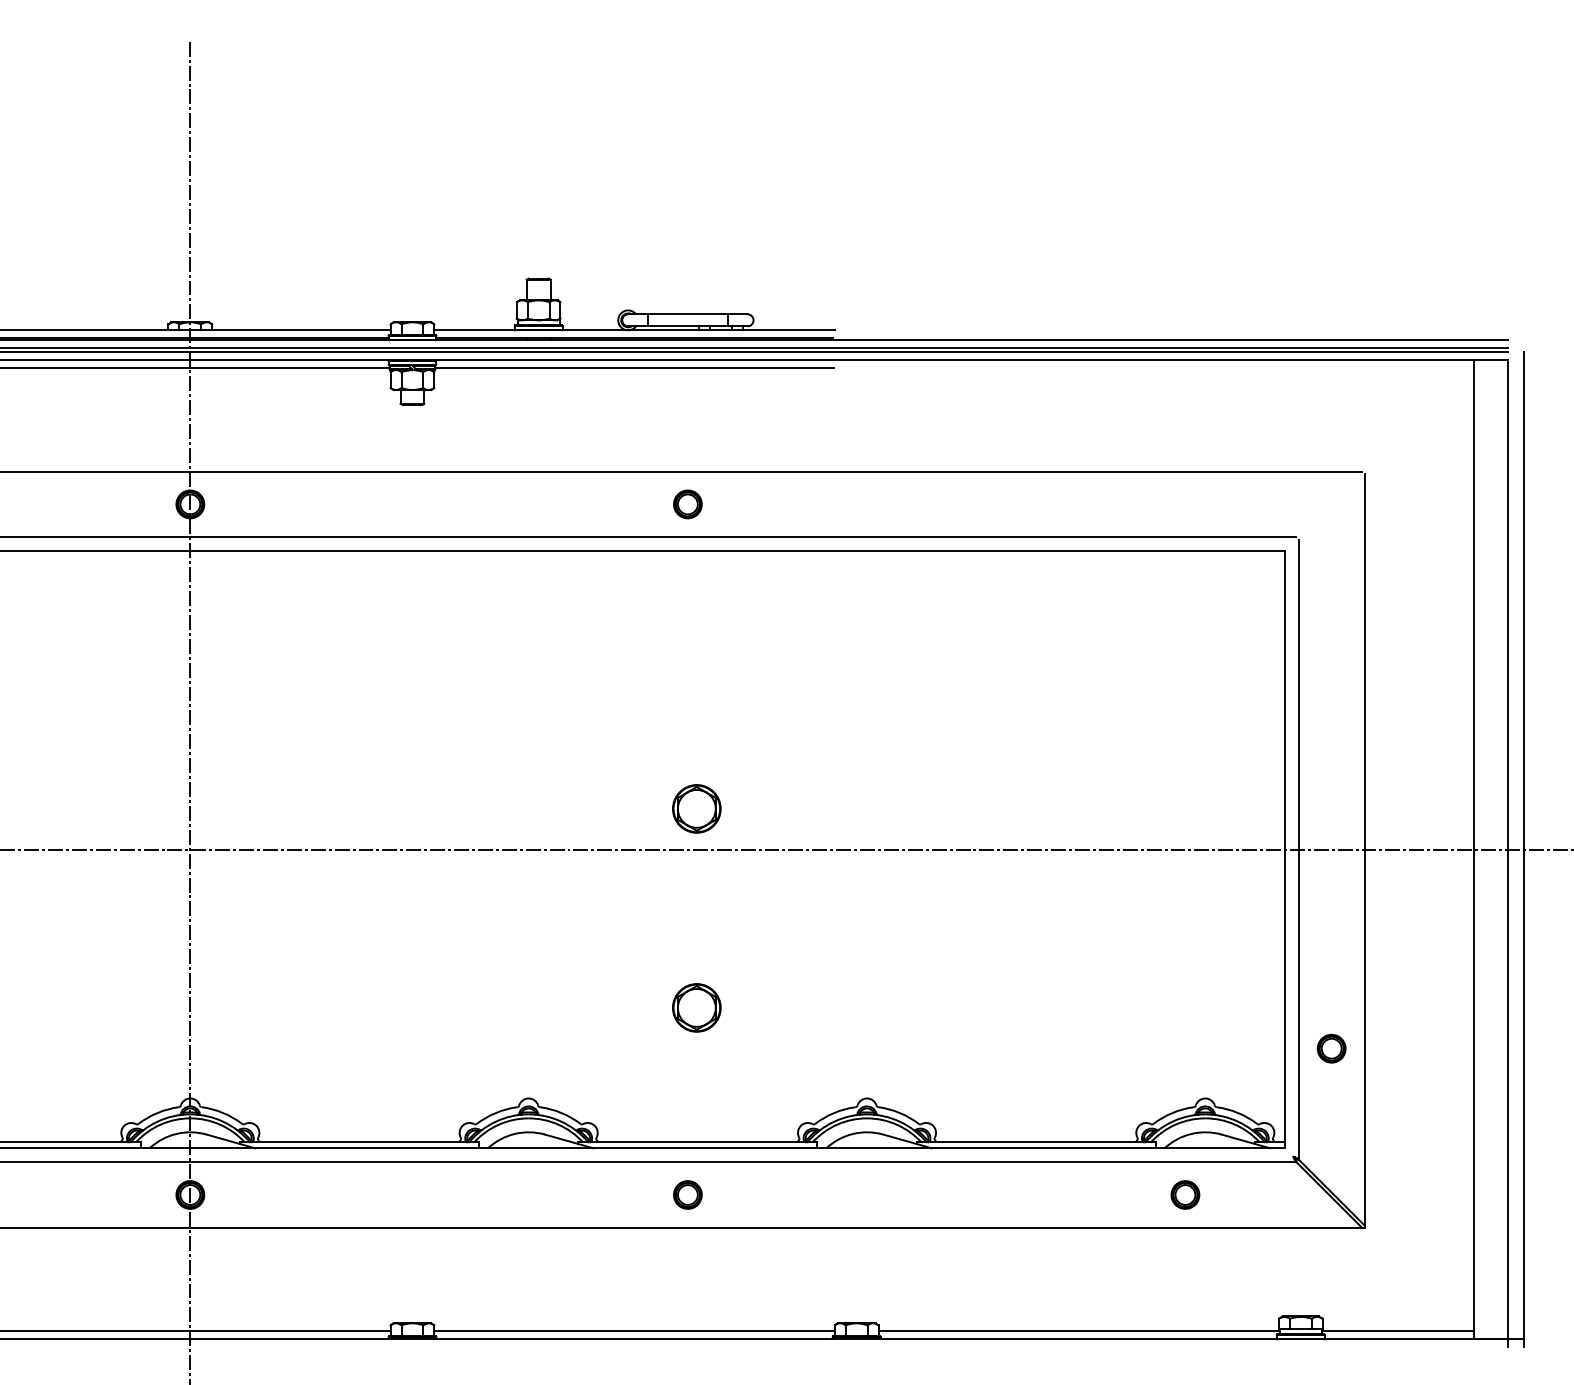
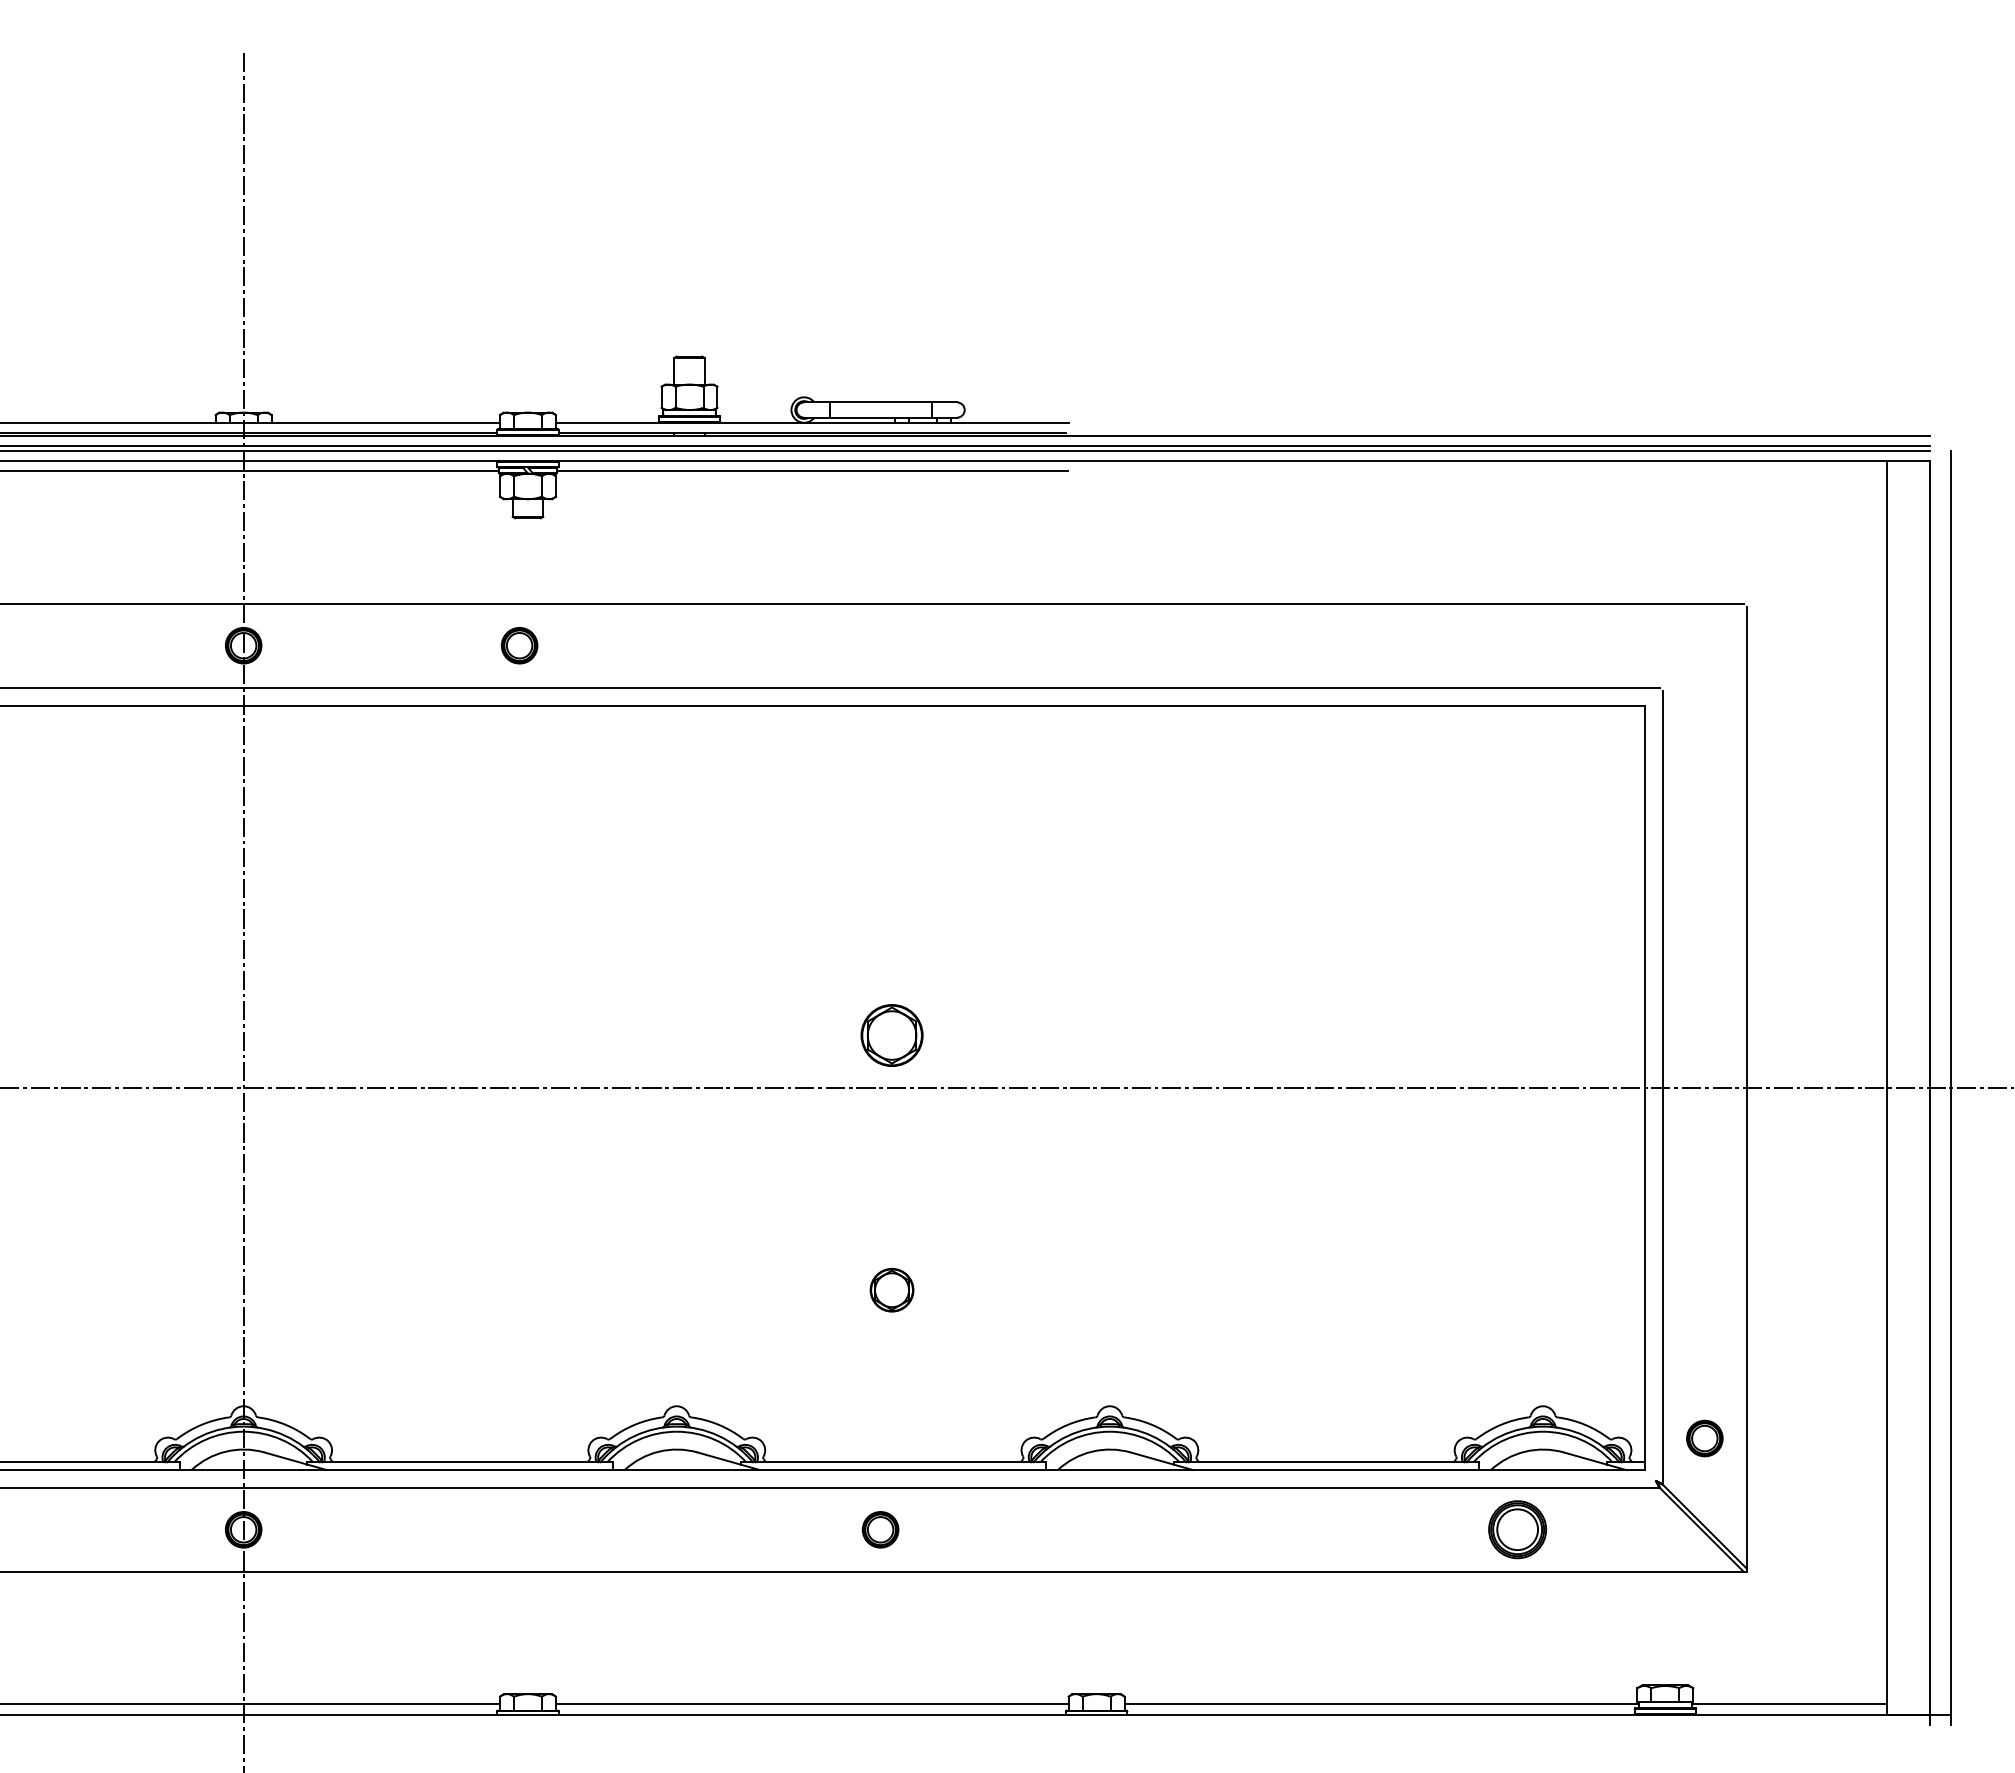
part: (687, 504) -> (519, 645), moved
part: (696, 1007) -> (891, 1289), size x0.7
part: (1331, 1048) -> (1704, 1438), moved
part: (1185, 1194) -> (1517, 1529), size x1.6

